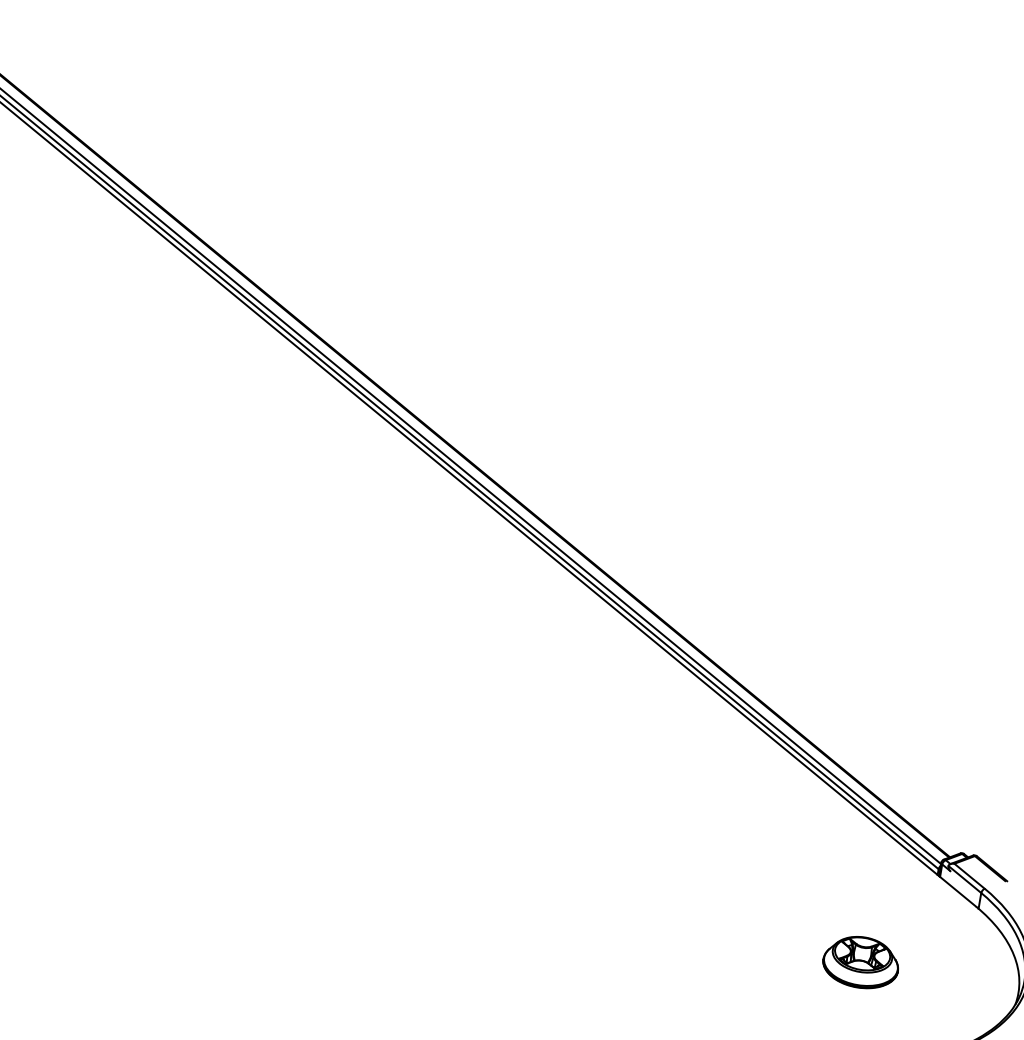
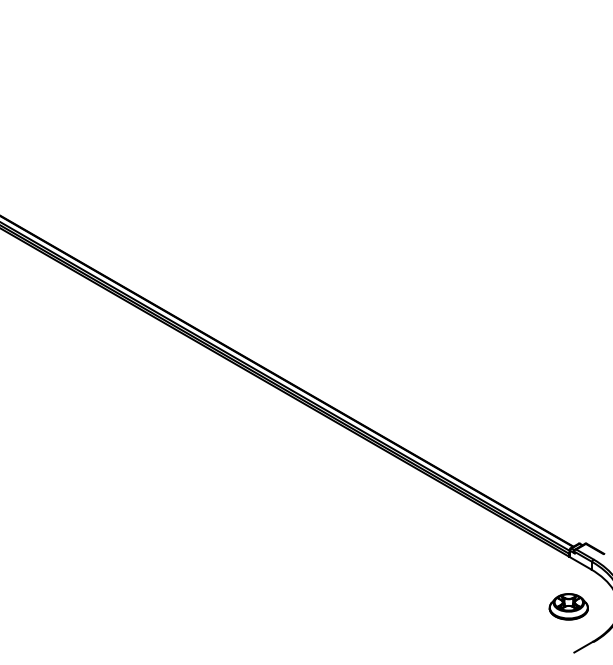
part: (860, 961) -> (568, 606), moved

